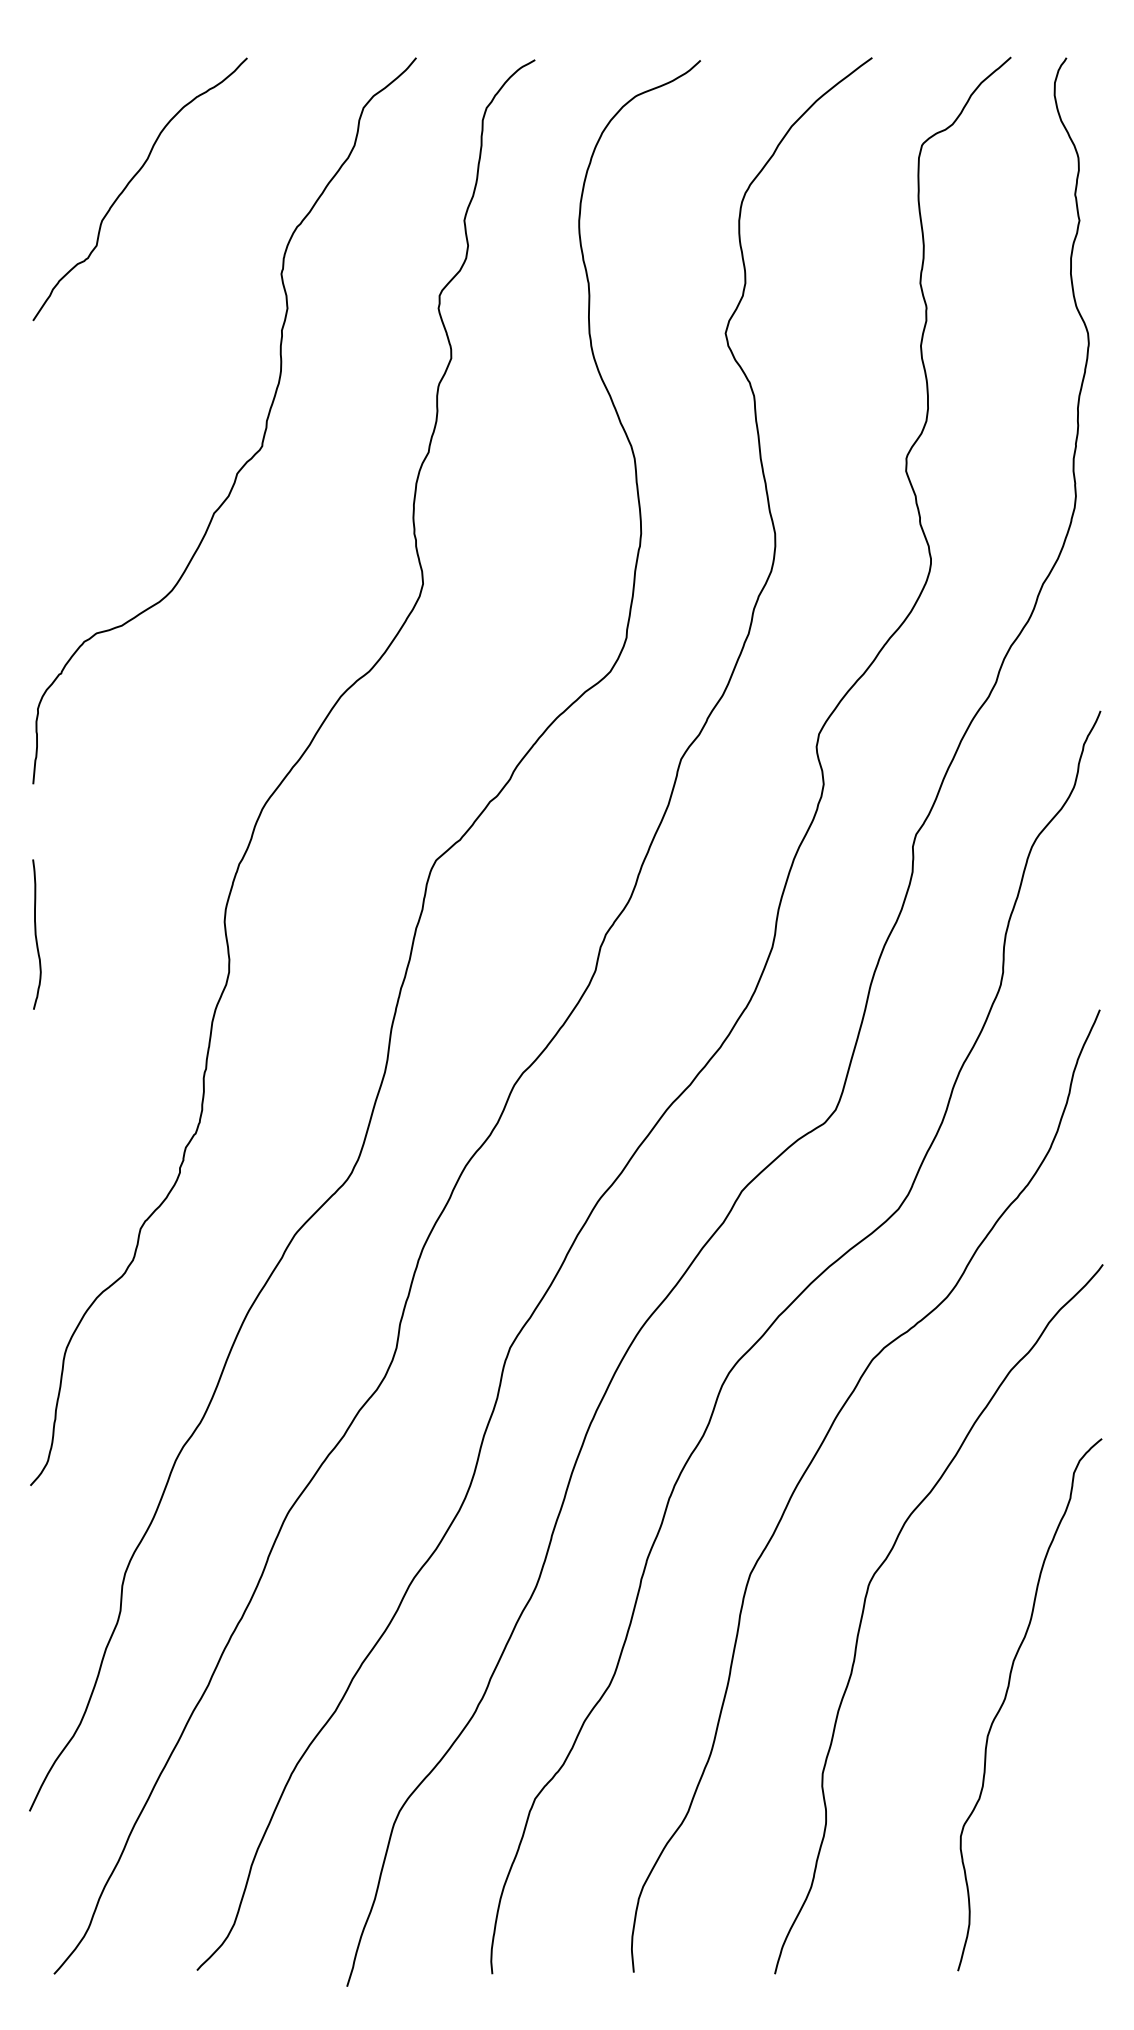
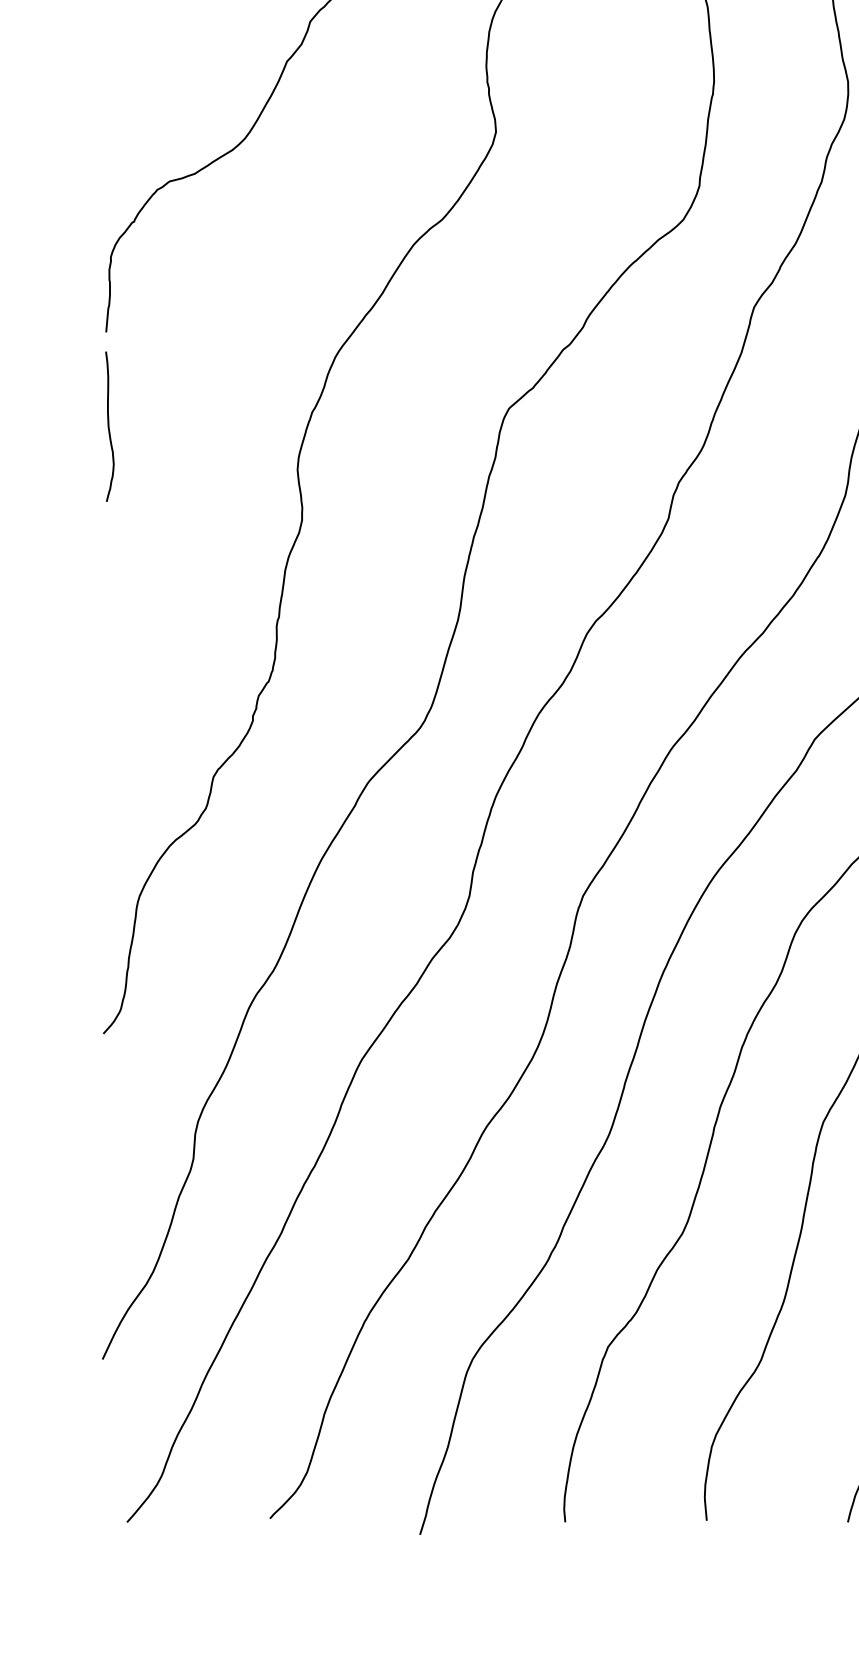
curve: (36, 934) -> (109, 426), moved

